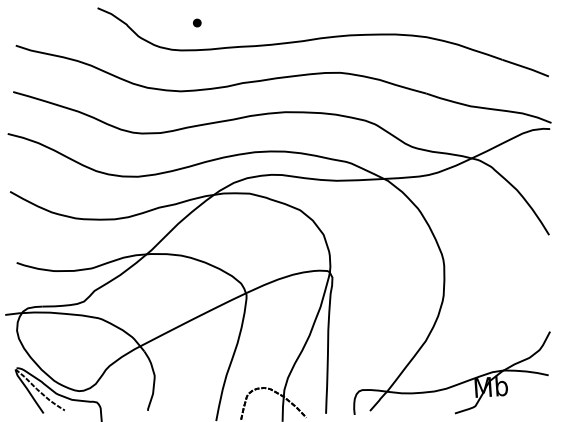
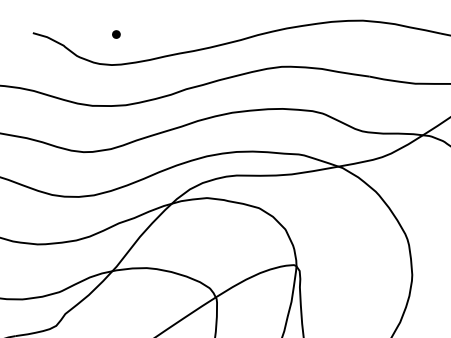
part: (197, 22) -> (116, 33), moved

